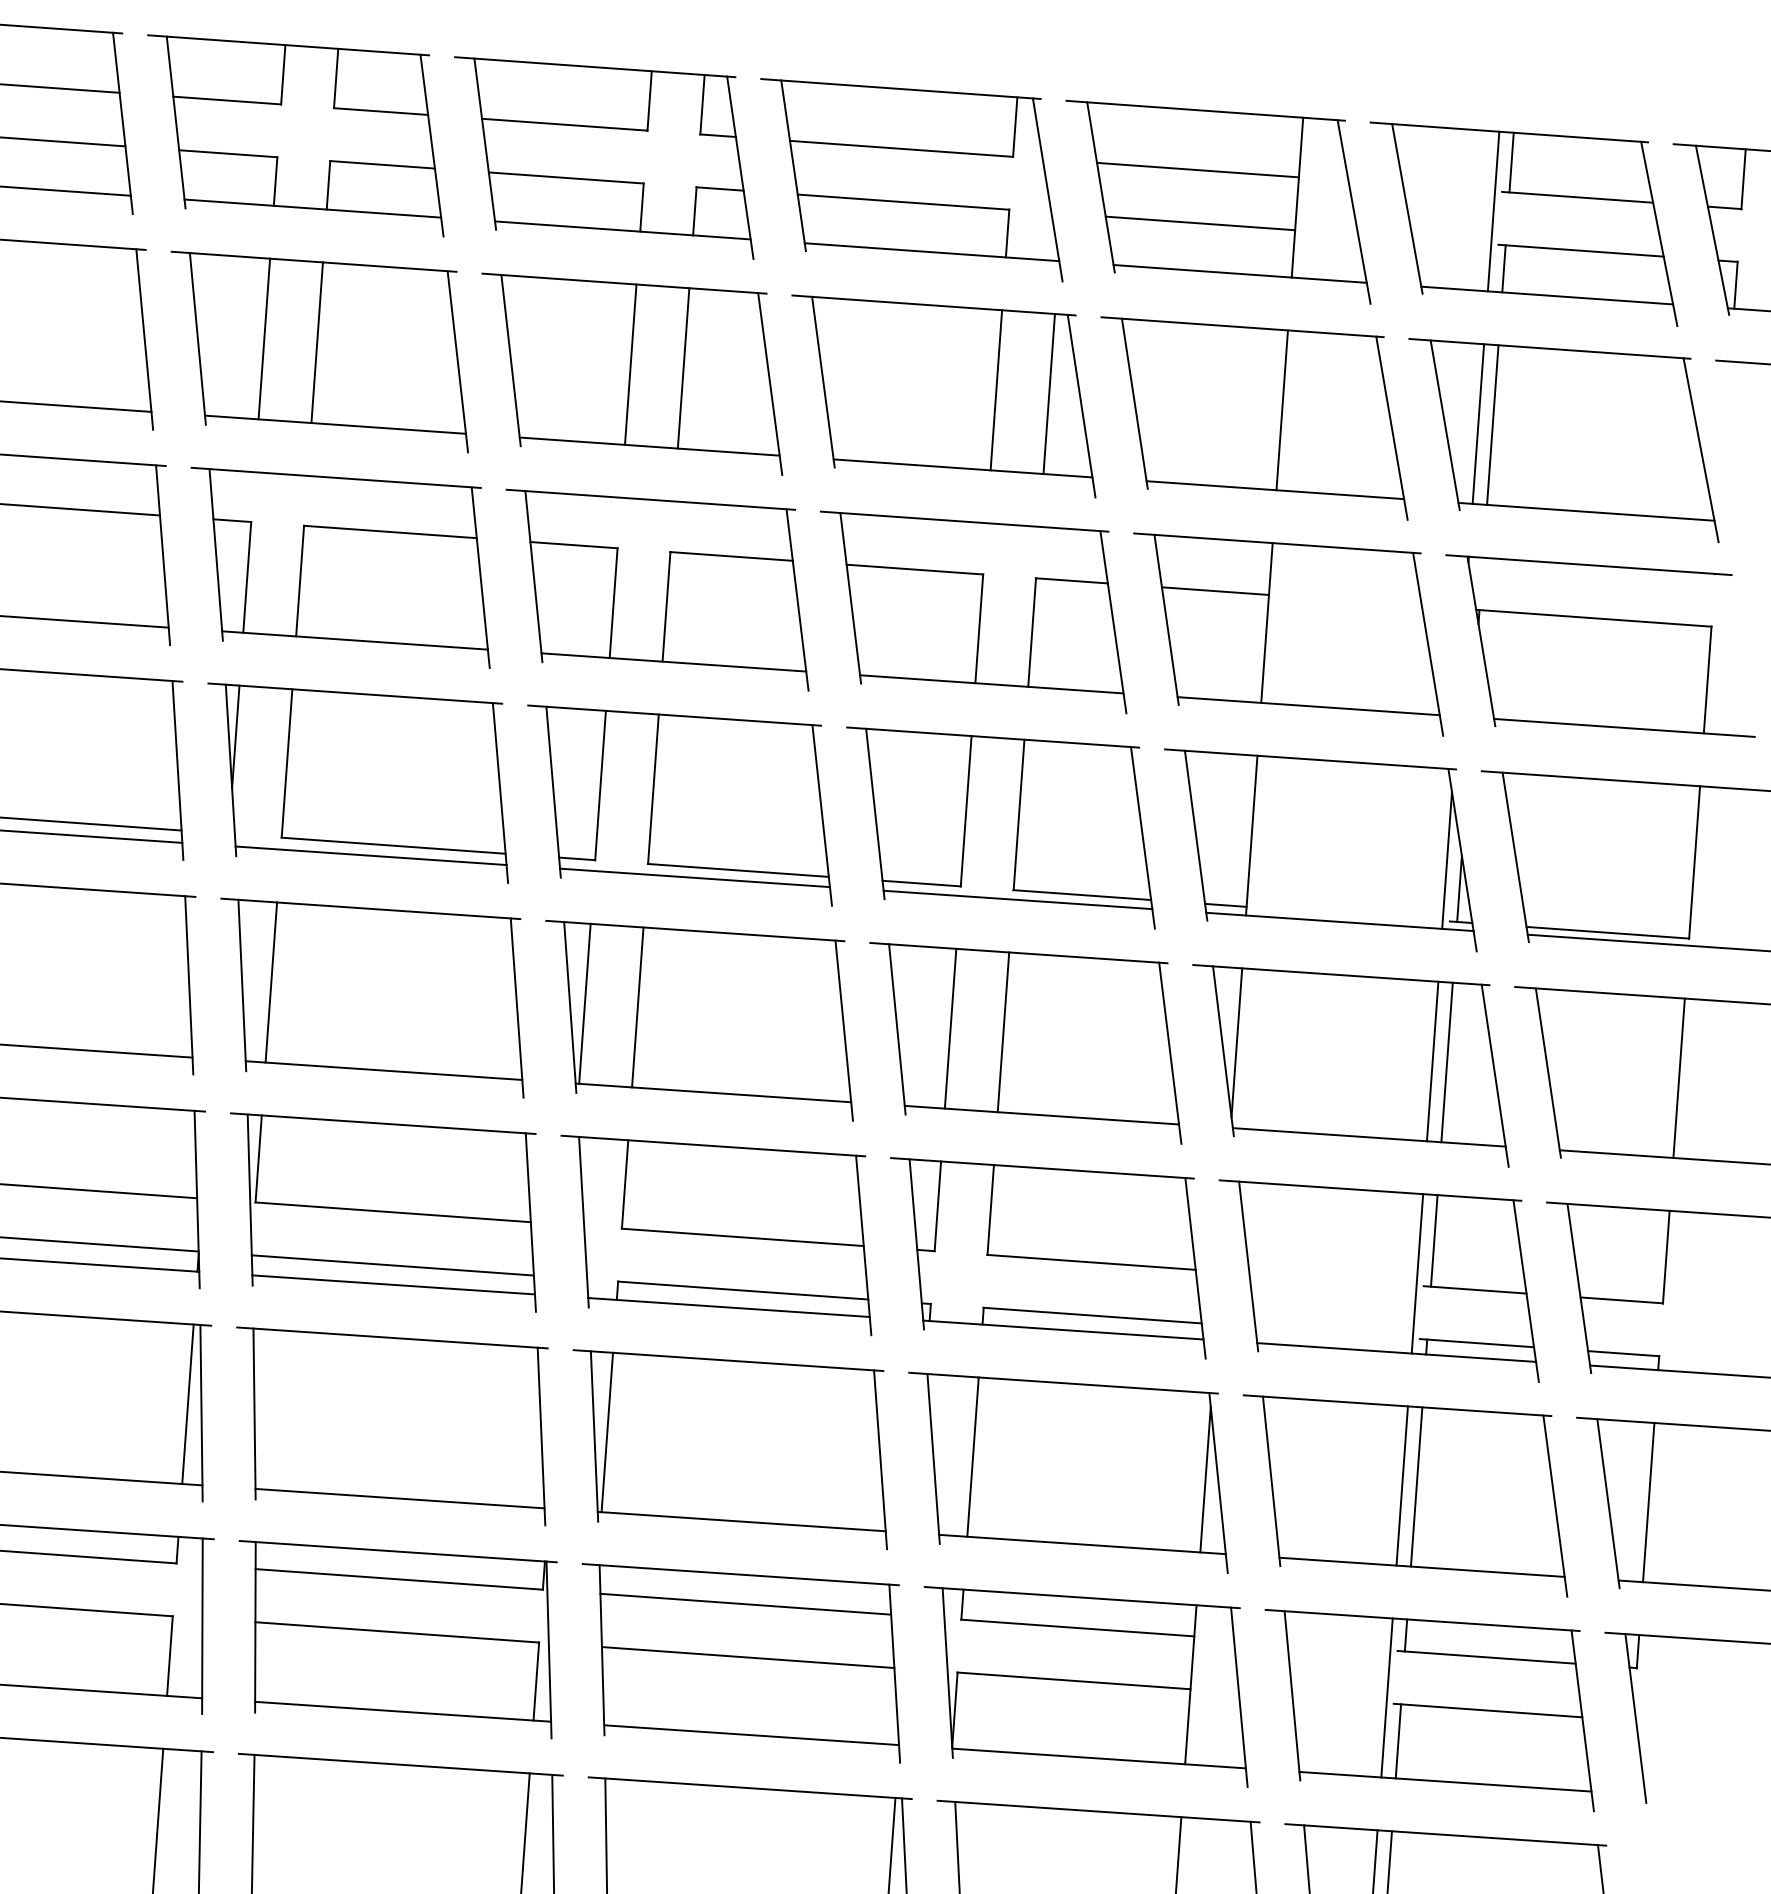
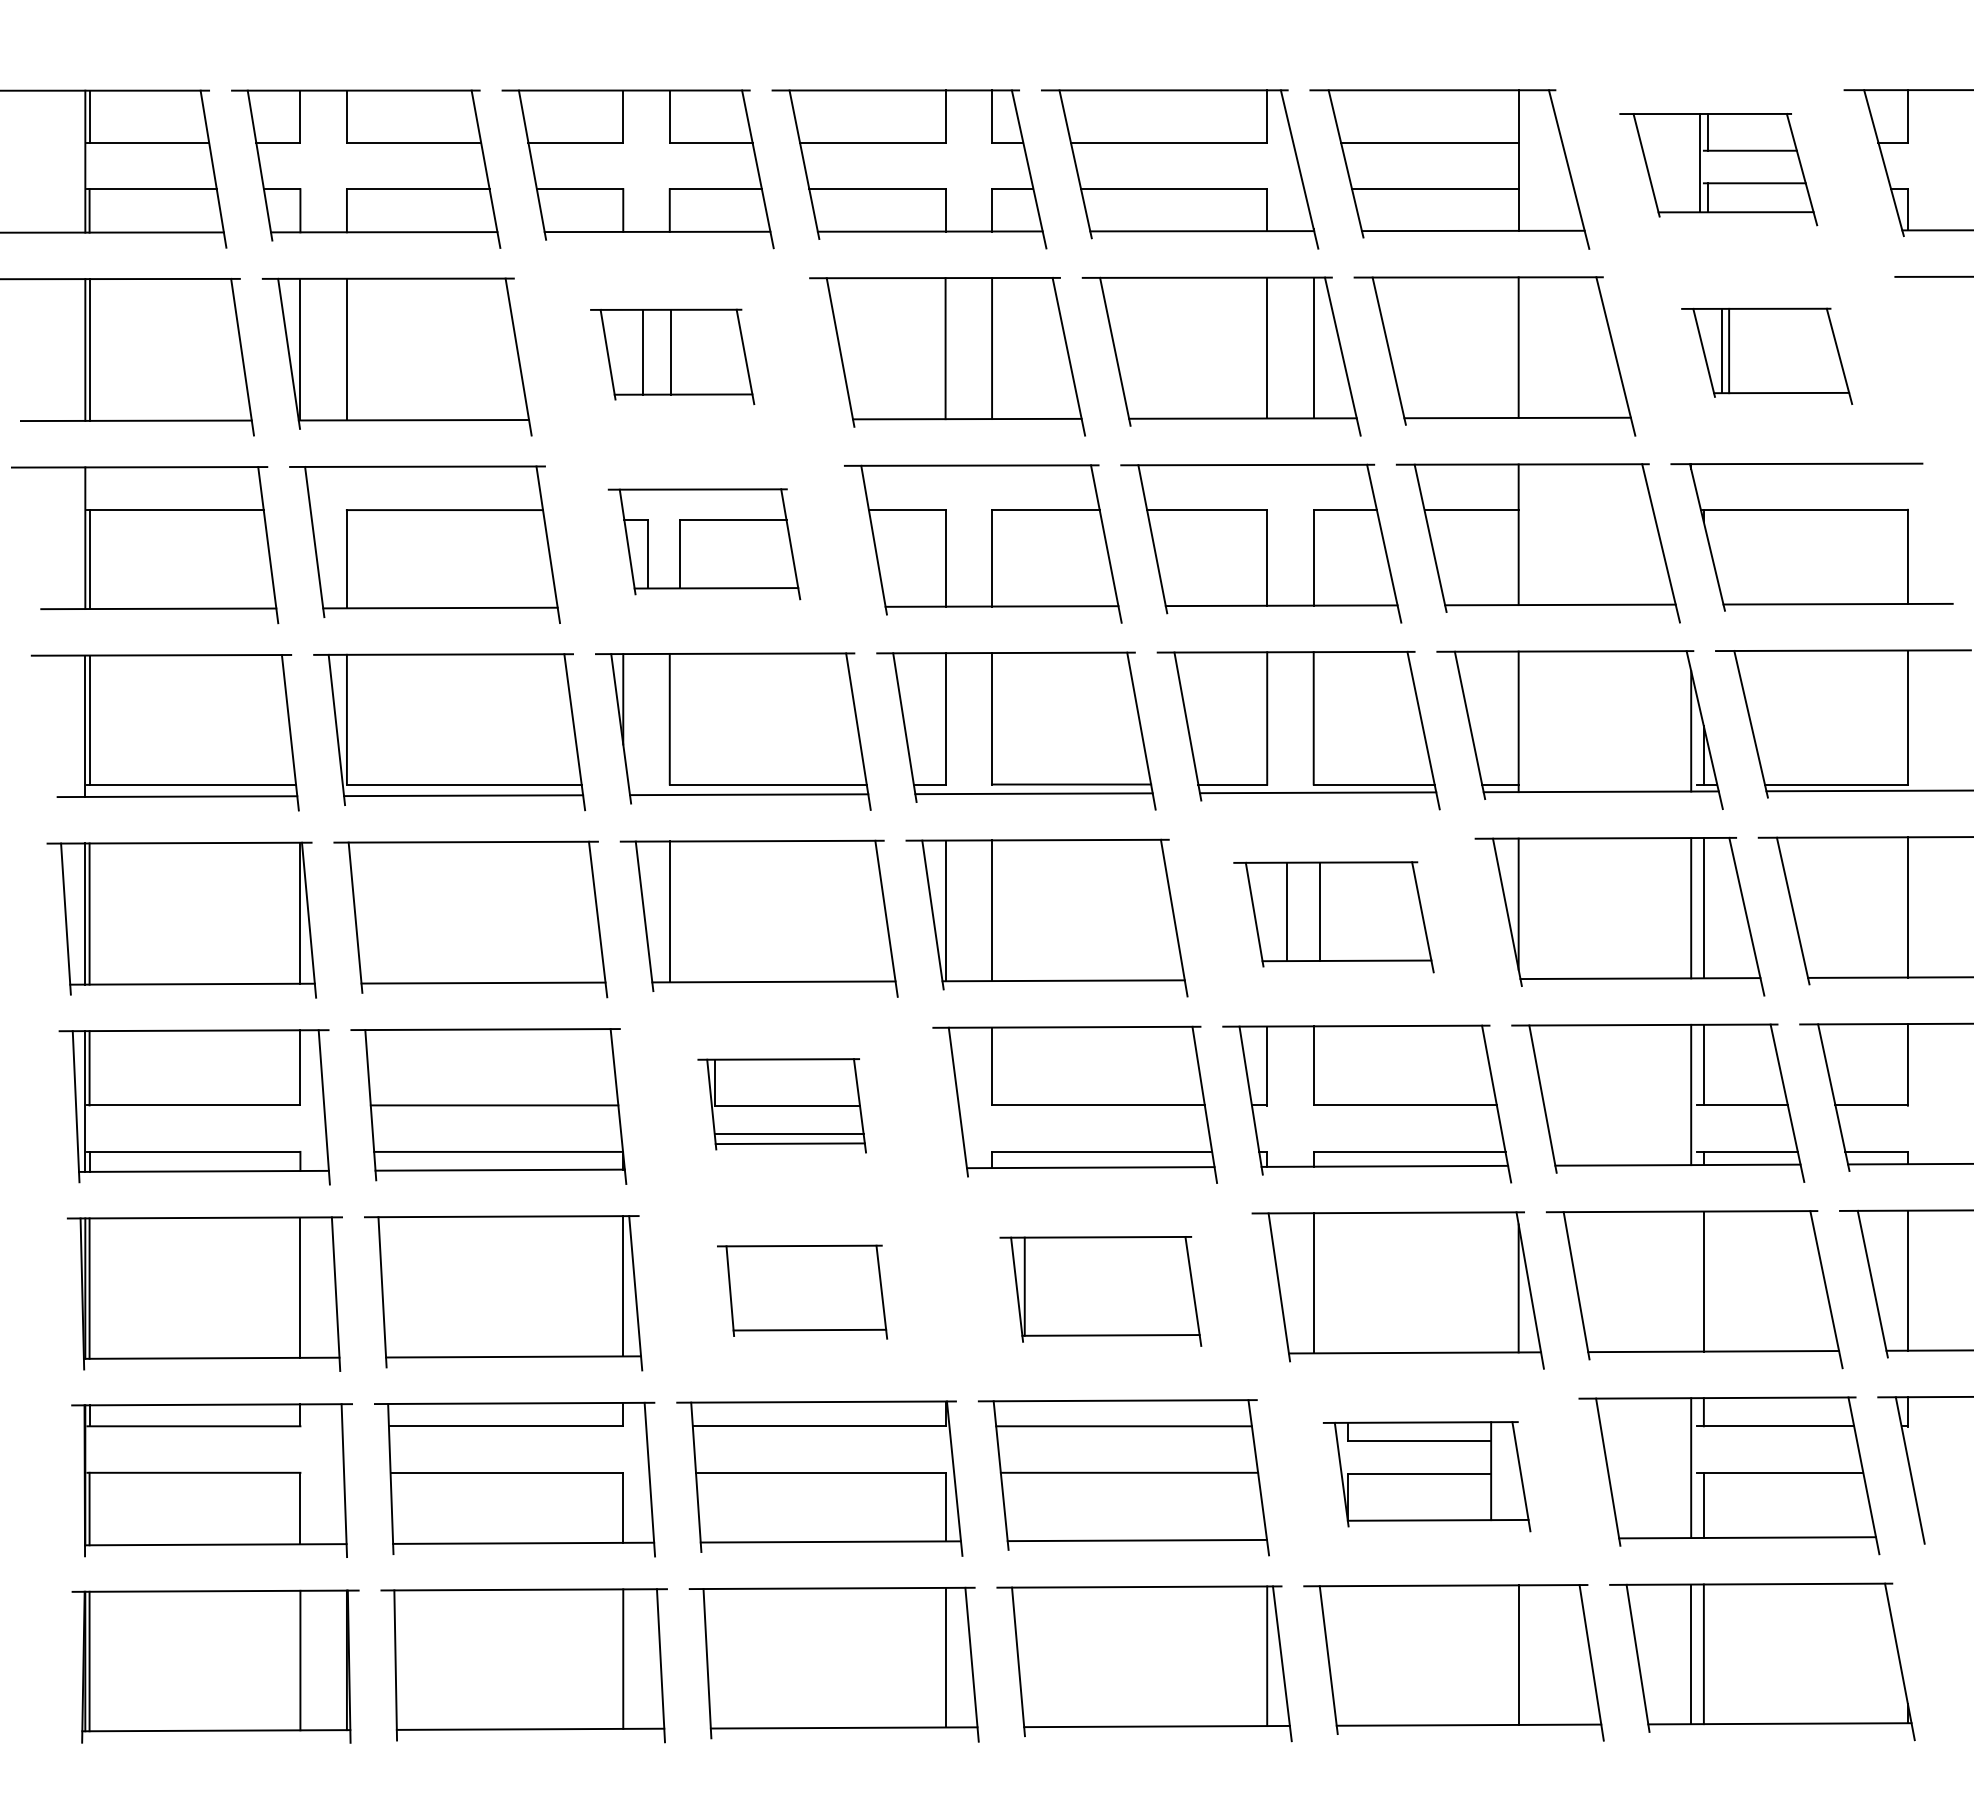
part: (1523, 224) -> (1718, 169), size x0.7
part: (319, 351) -> (672, 356), size x0.6
part: (1563, 440) -> (1766, 356), size x0.6
part: (340, 566) -> (704, 543), size x0.7
part: (1025, 1041) -> (1333, 916), size x0.7
part: (382, 1211) -> (781, 1105), size x0.6
part: (391, 1424) -> (802, 1291), size x0.6
part: (730, 1449) -> (1100, 1291), size x0.7
line: (1402, 1485) -> (1691, 1281), removed
part: (1085, 1685) -> (1426, 1476), size x0.7

